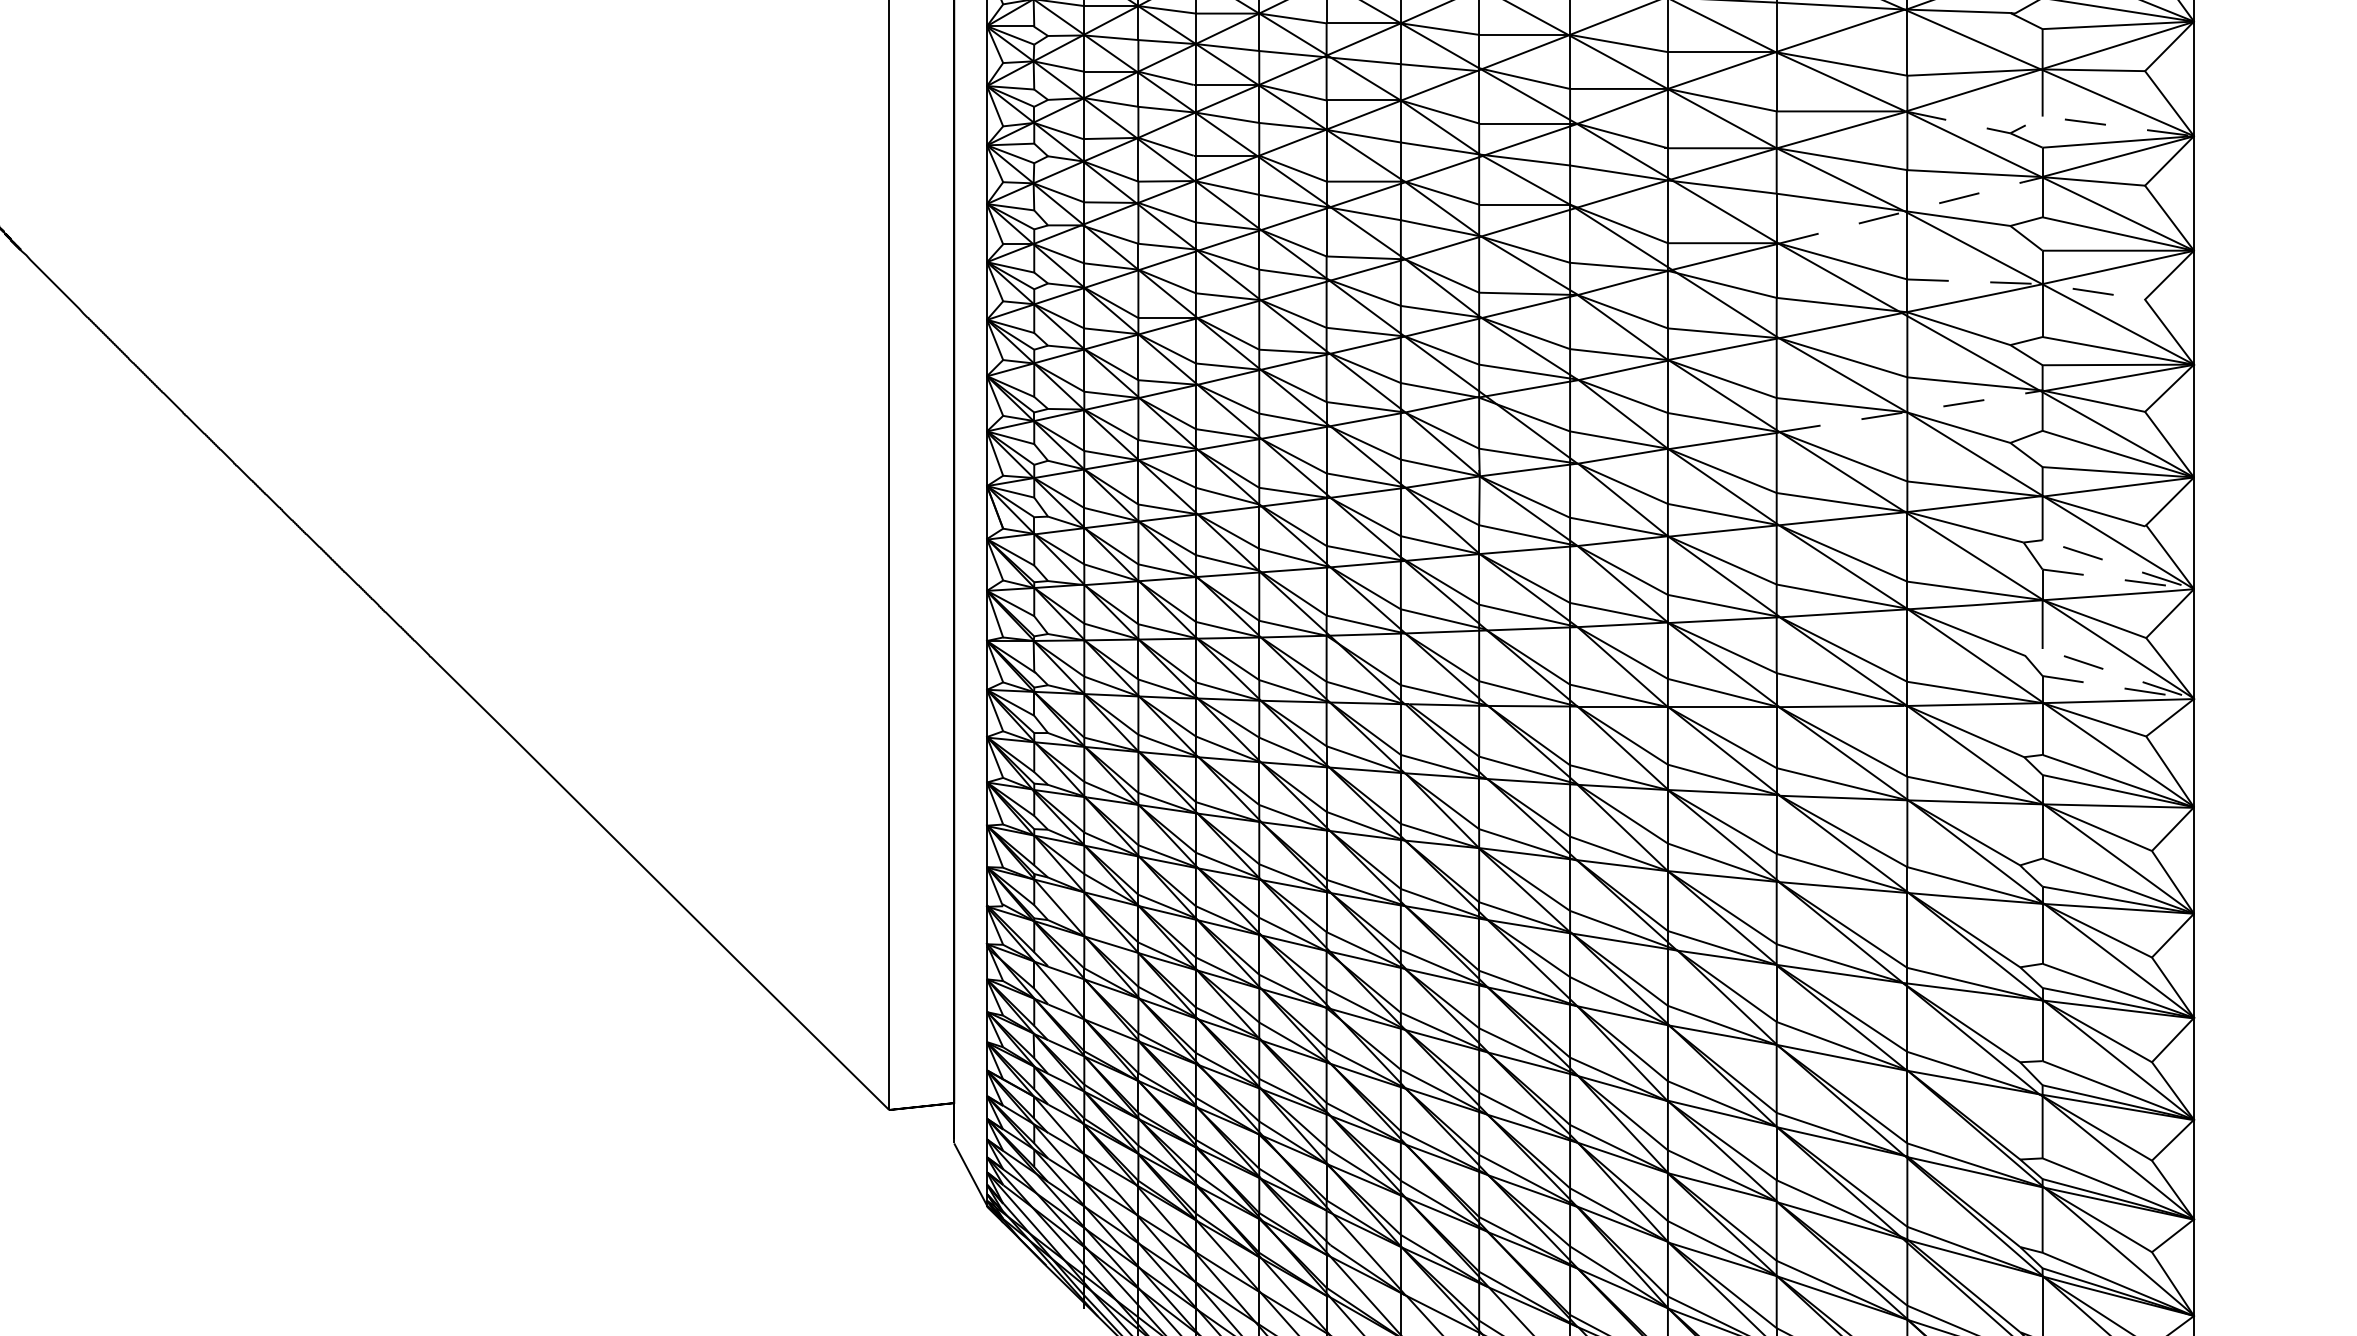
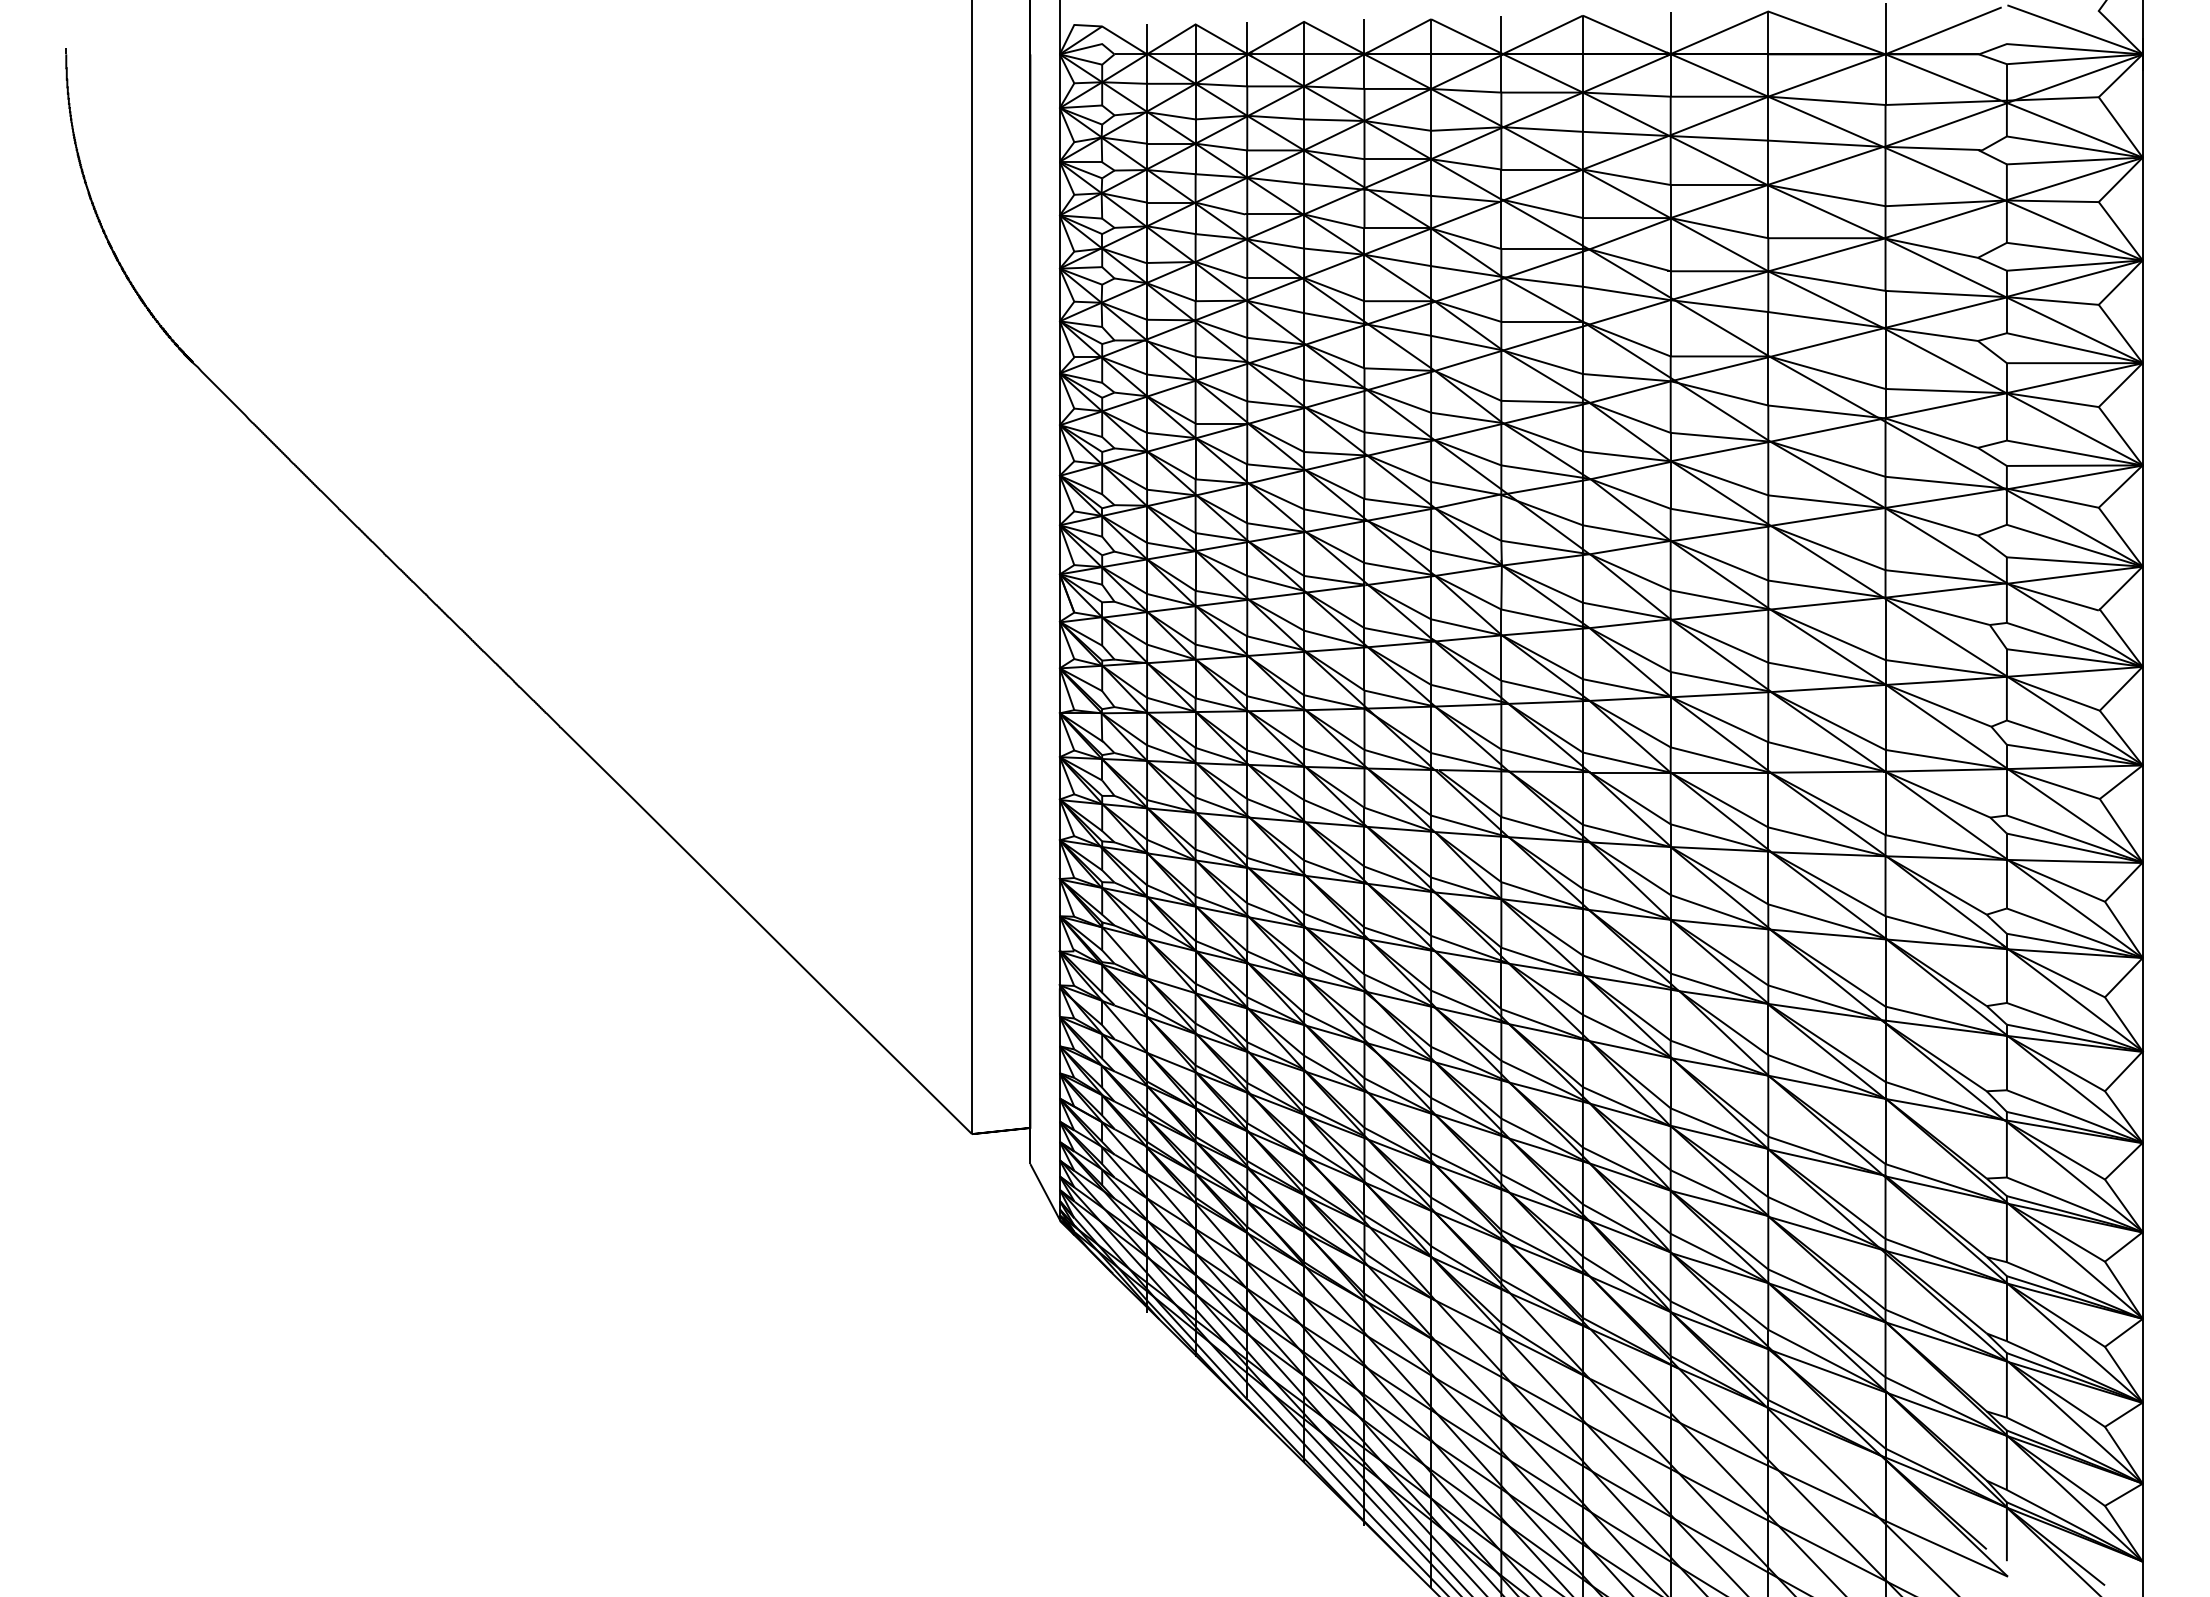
line: (2045, 117) -> (2009, 243), dashed -> solid
line: (1910, 210) -> (1888, 327), dashed -> solid
line: (2027, 283) -> (1993, 392), dashed -> solid
line: (1912, 411) -> (1890, 507), dashed -> solid
line: (2190, 587) -> (2139, 665), dashed -> solid
line: (2181, 694) -> (2131, 761), dashed -> solid

